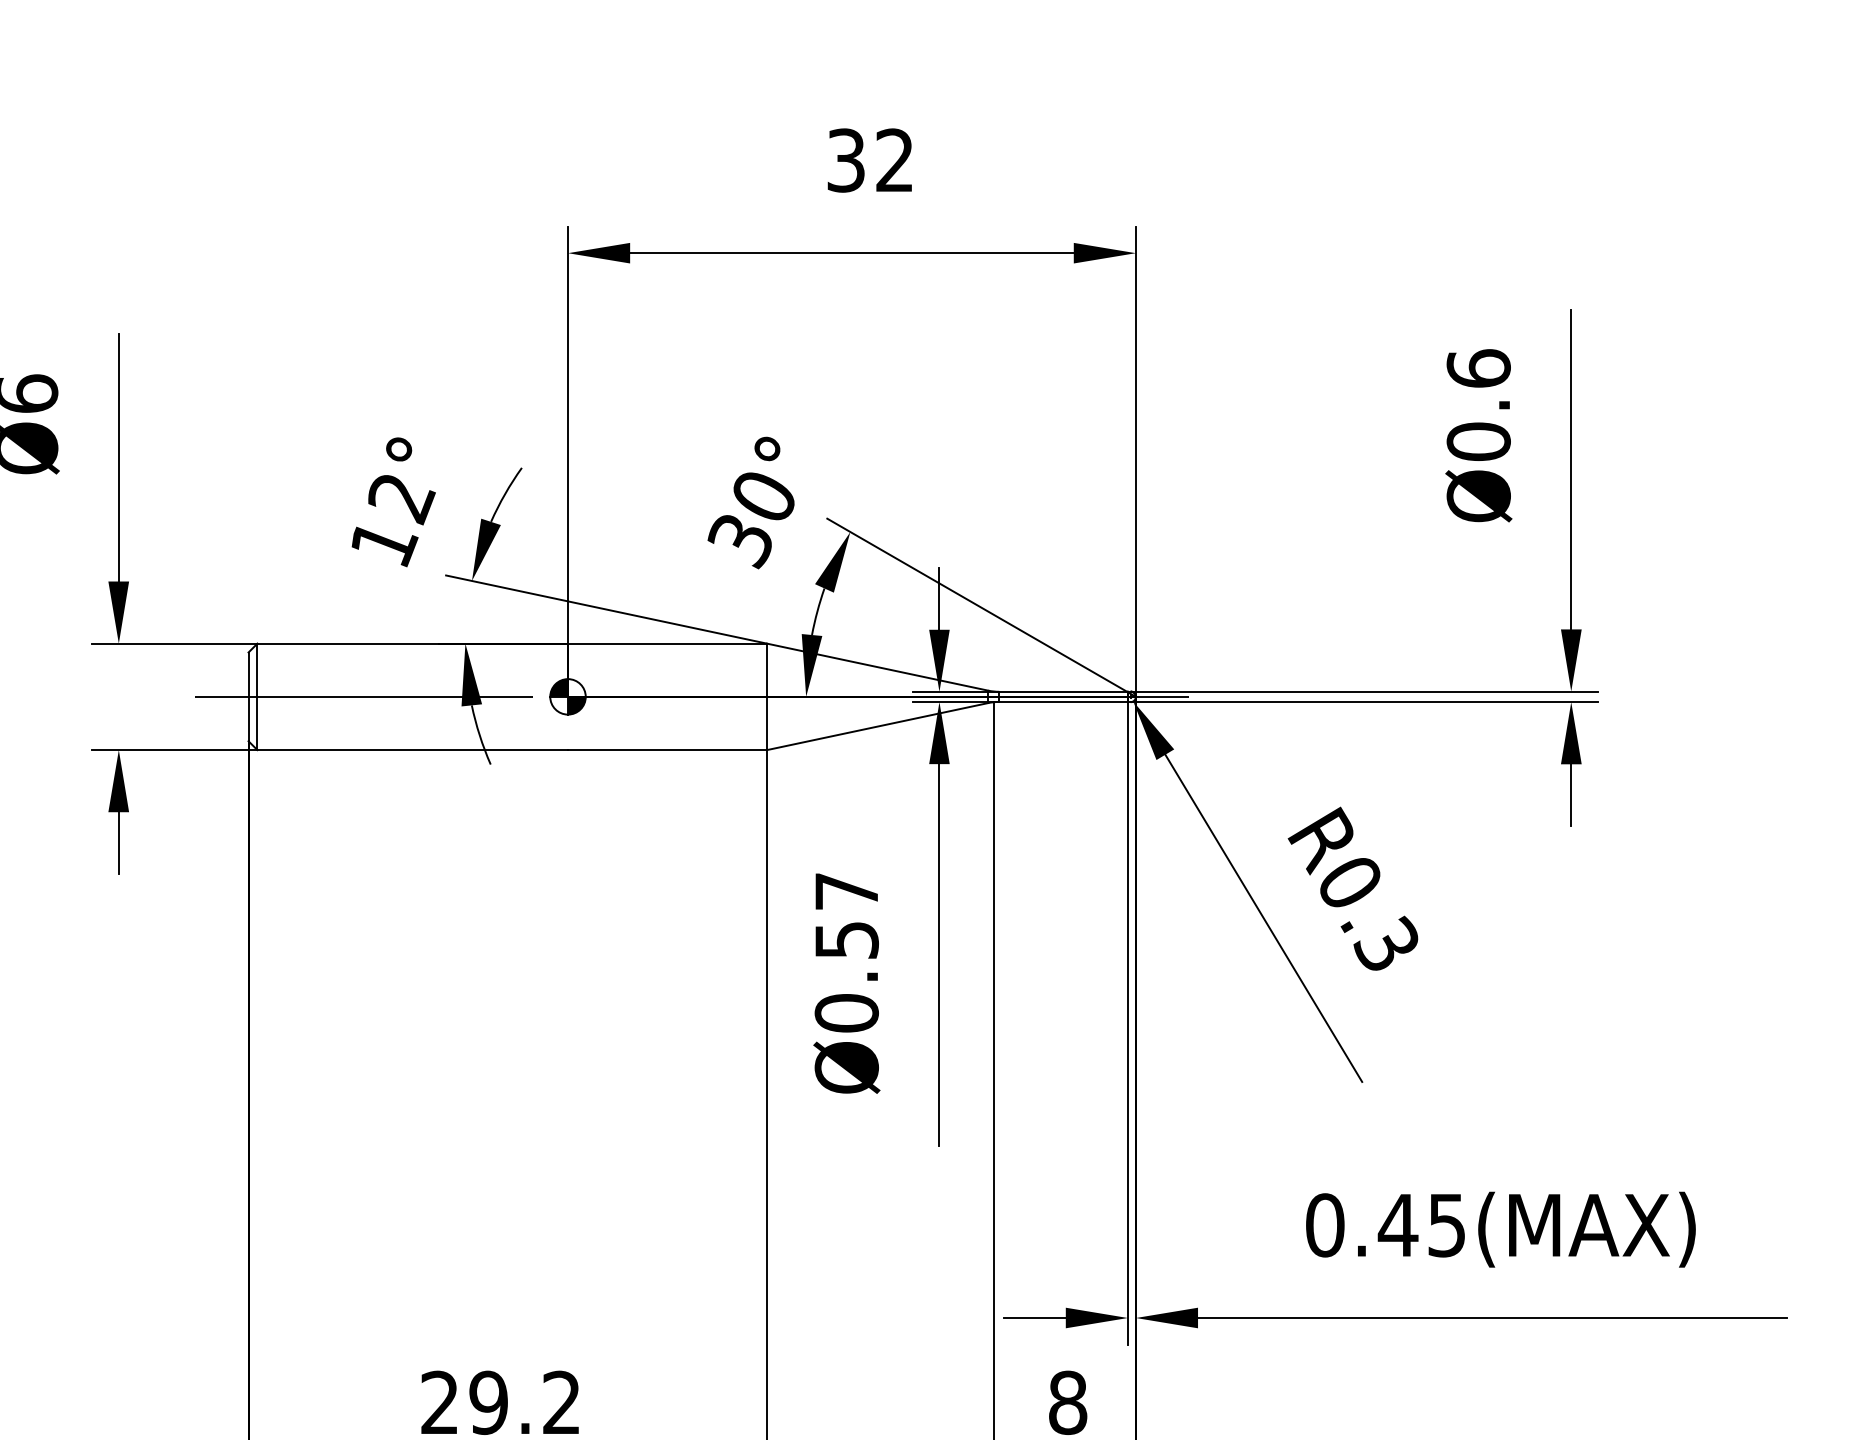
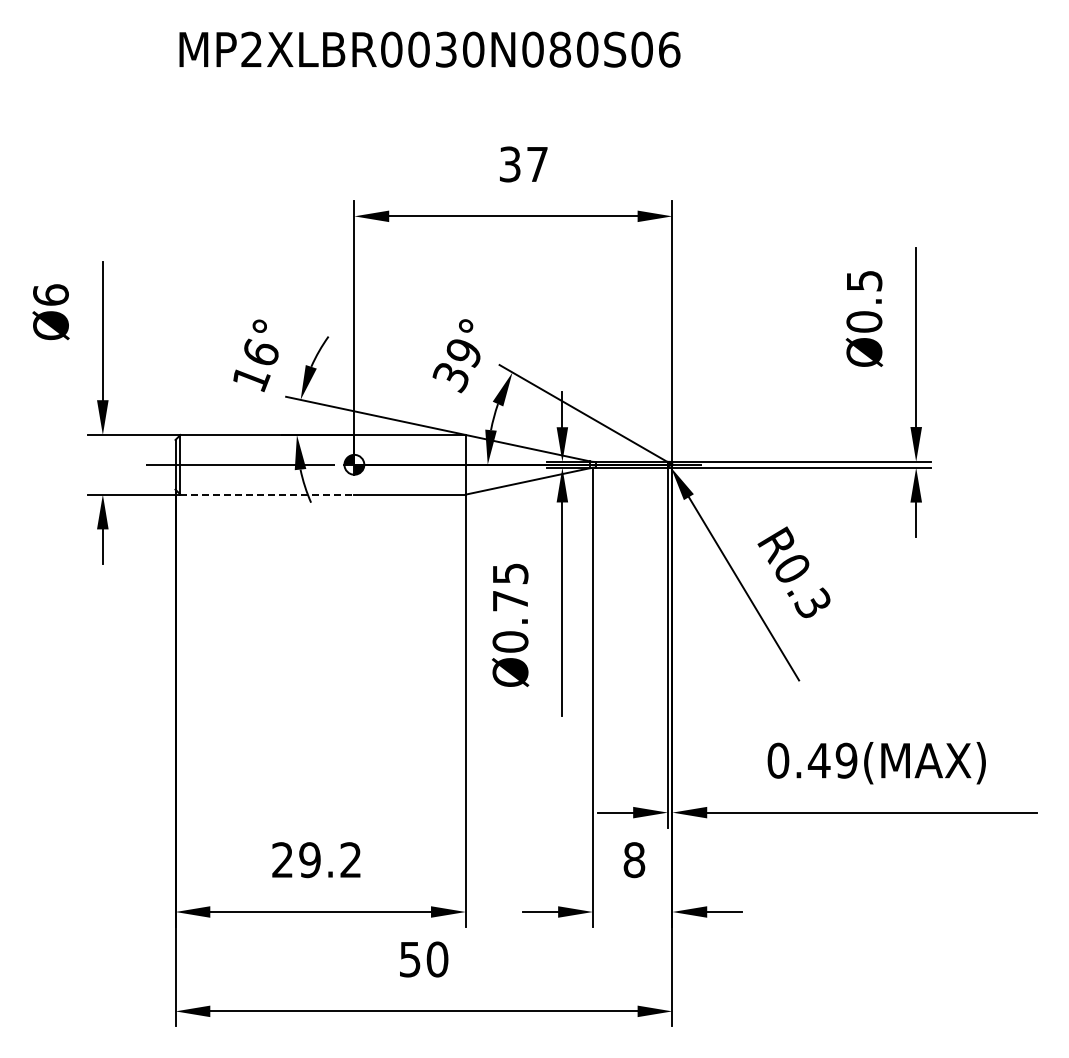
text: (894, 158) -> (537, 163), 32 -> 37
text: (1478, 367) -> (864, 280), Ø0.6 -> Ø0.5
text: (402, 498) -> (261, 353), 12° -> 16°
text: (762, 498) -> (463, 353), 30° -> 39°
line: (412, 749) -> (267, 494), solid -> dashed
text: (846, 915) -> (510, 587), Ø0.57 -> Ø0.75
text: (1446, 1224) -> (846, 760), 0.45(MAX) -> 0.49(MAX)

